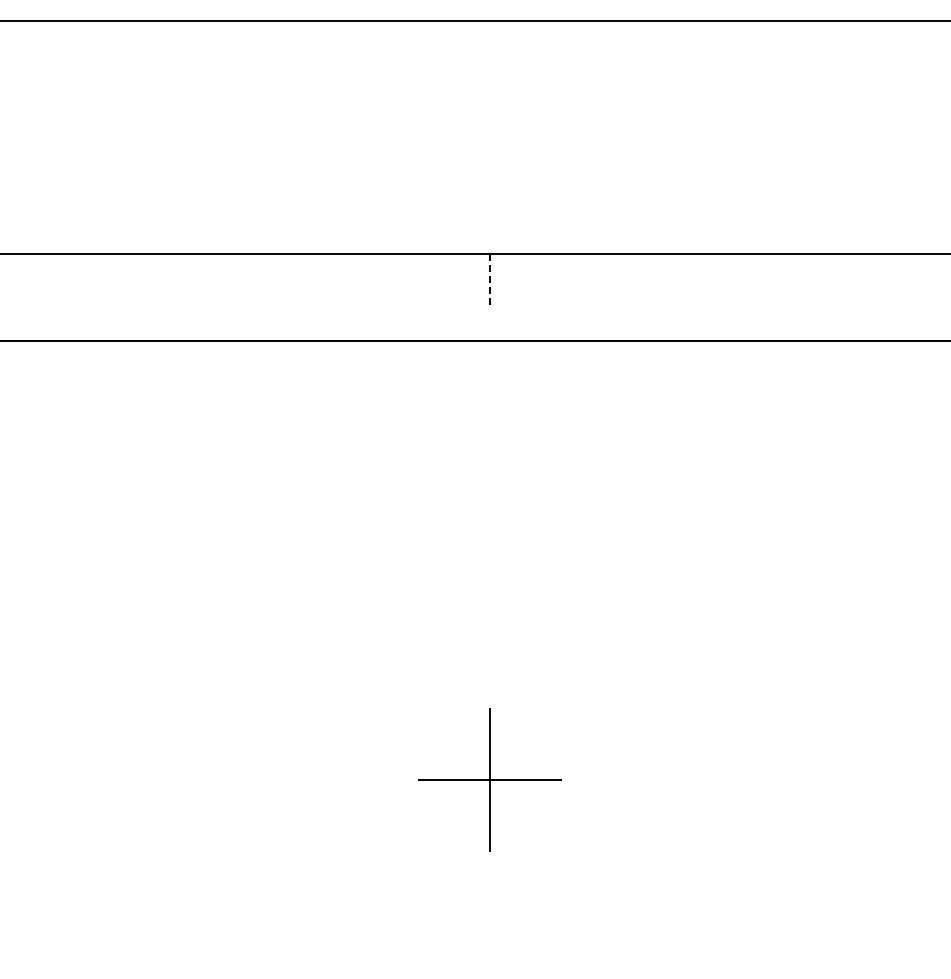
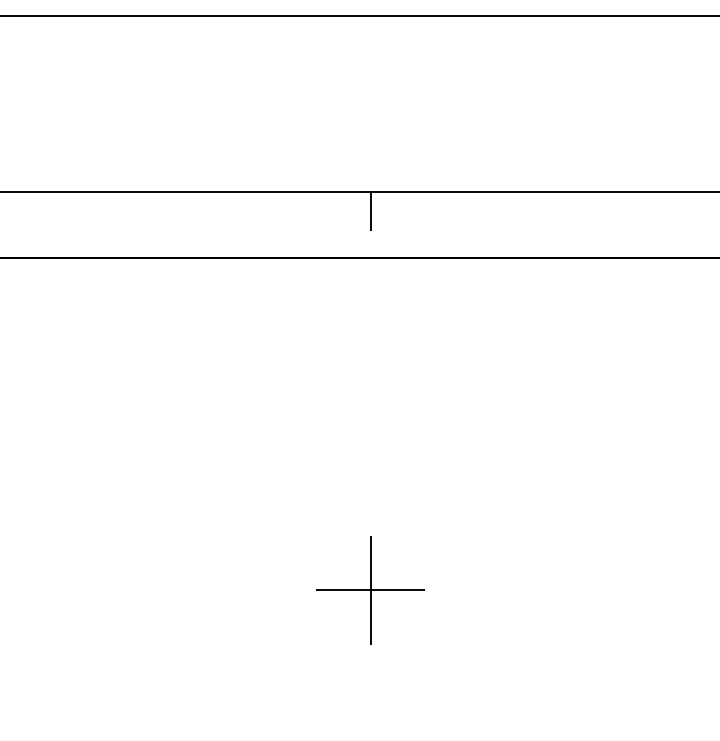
line: (489, 279) -> (370, 211), dashed -> solid

